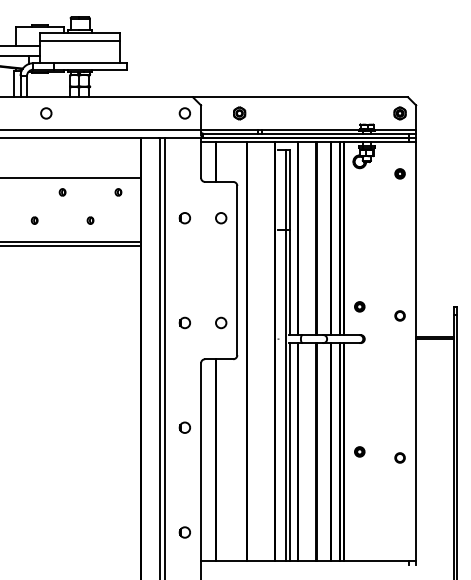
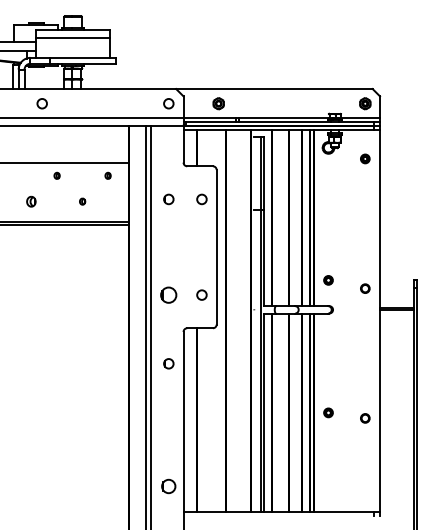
part: (34, 220) -> (31, 201), size x1.6
circle: (184, 322) -> (168, 294), size x1.6
circle: (184, 427) -> (168, 363), moved
part: (184, 532) -> (168, 486), size x1.4

